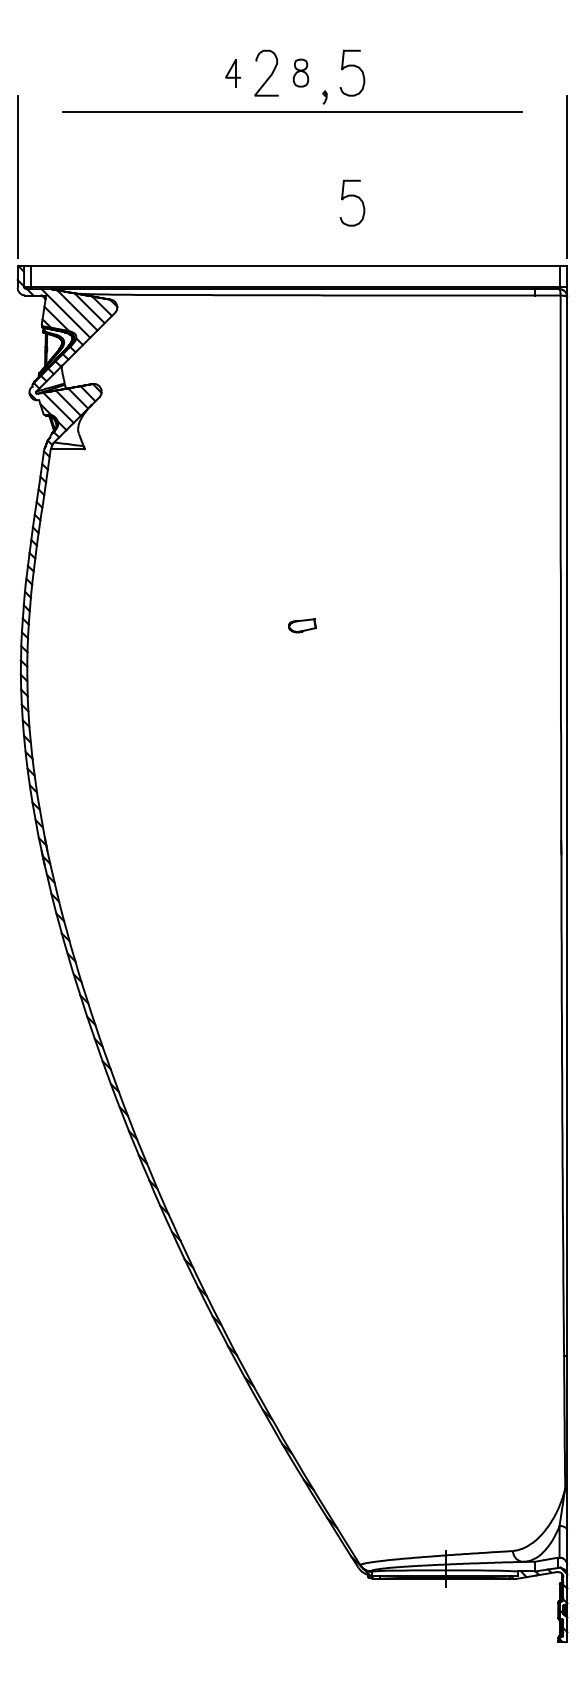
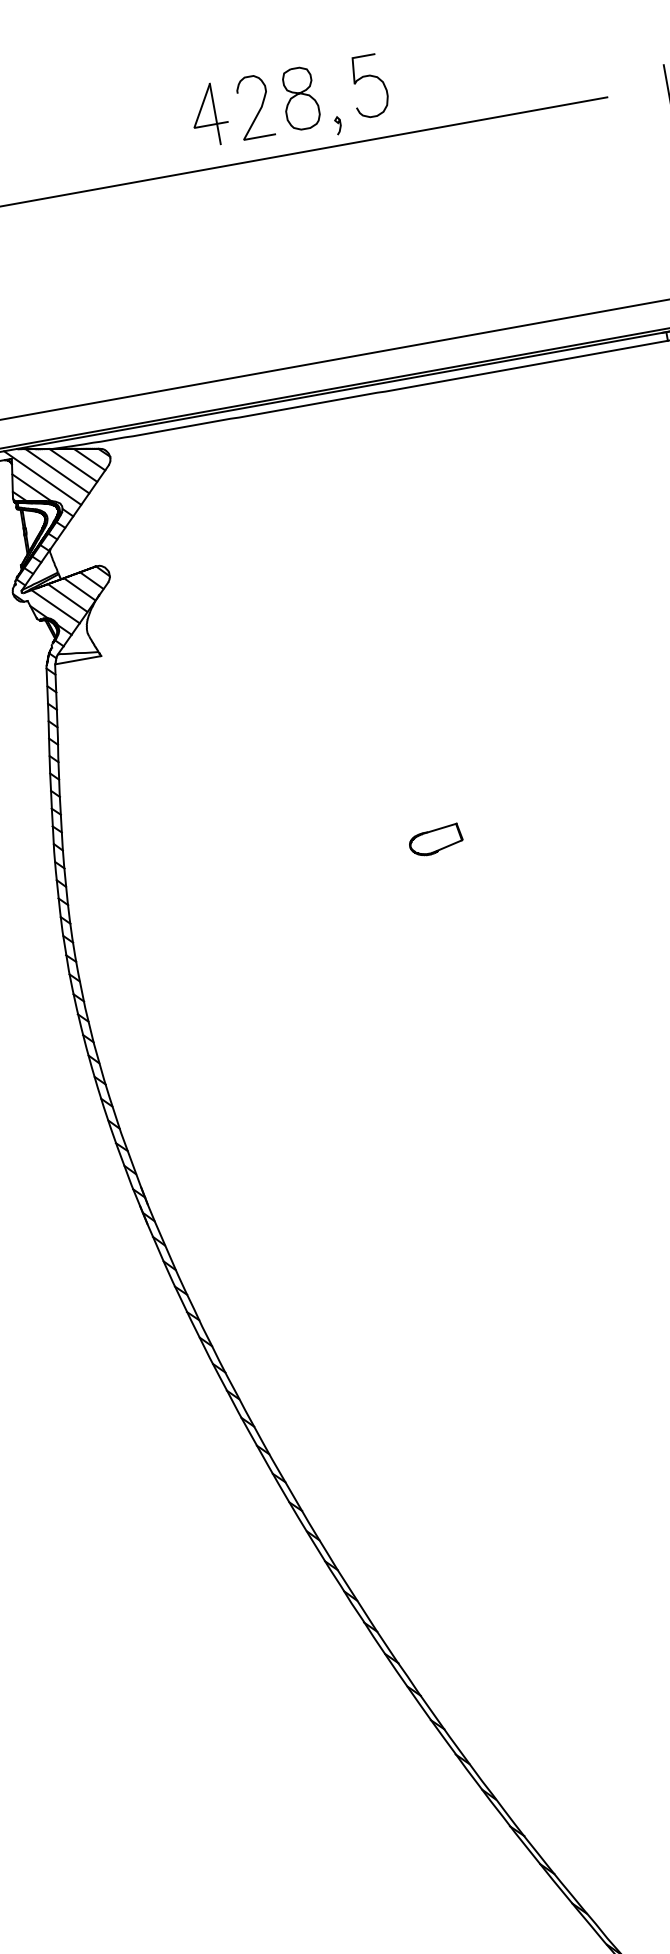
part: (300, 72) -> (299, 97), size x1.67
part: (233, 73) -> (209, 115), size x1.67
curve: (355, 197) -> (403, 252), removed
part: (302, 625) -> (435, 840), size x1.43

